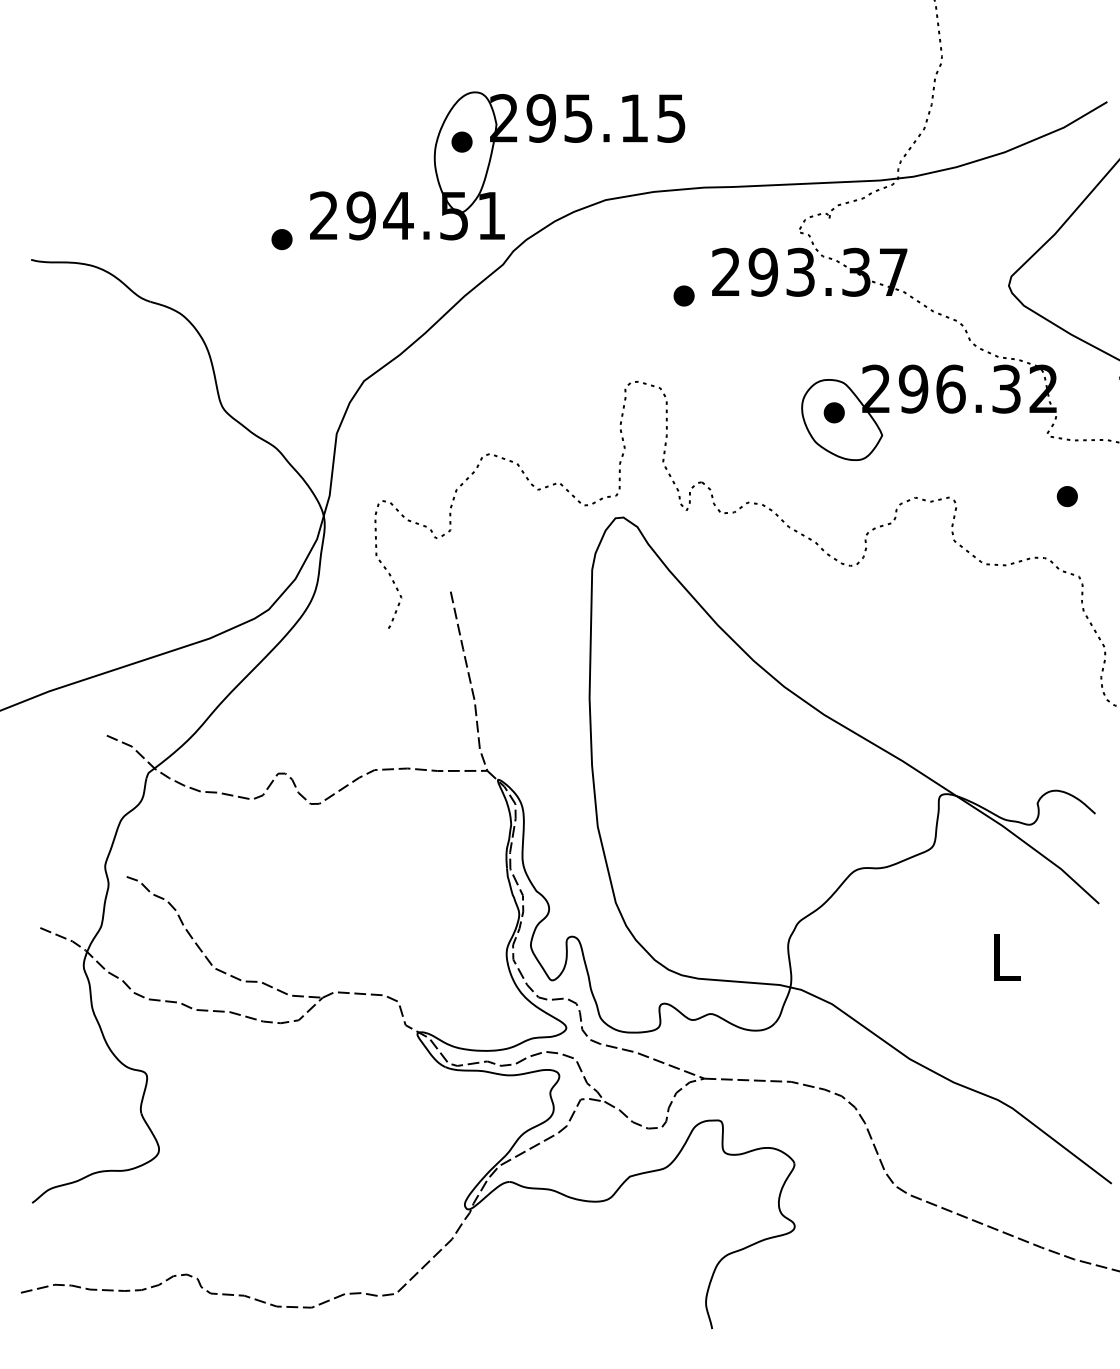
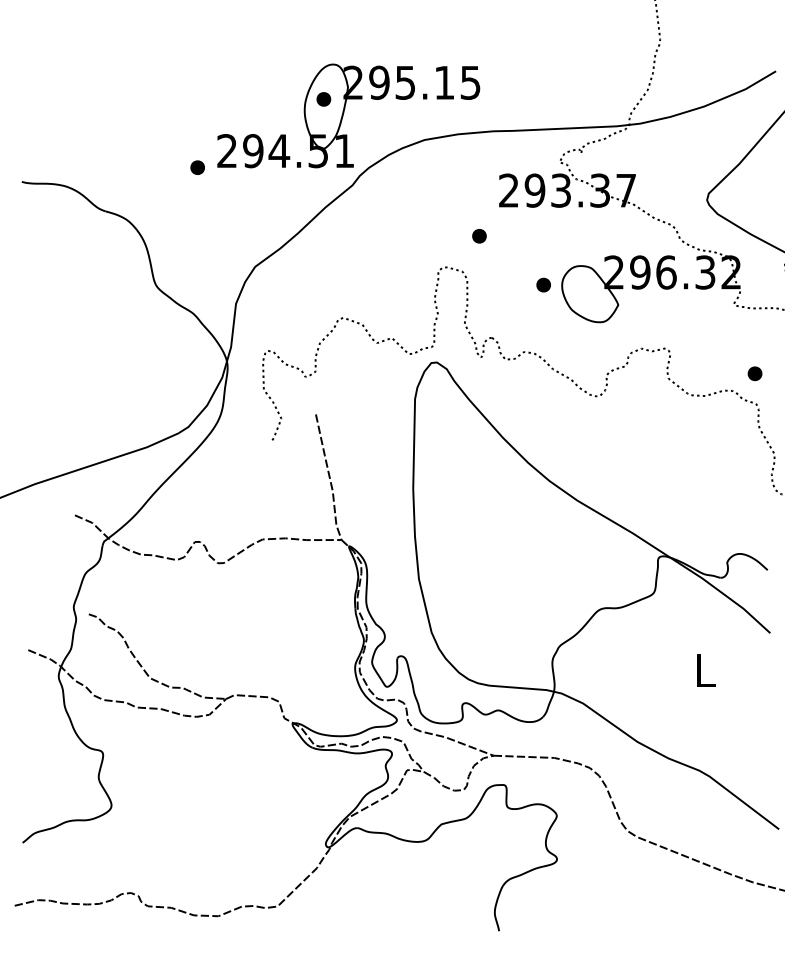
part: (684, 296) -> (479, 236), moved
part: (833, 411) -> (543, 284), moved
part: (1066, 496) -> (754, 373), moved

